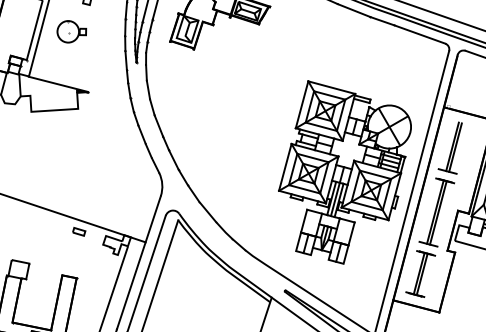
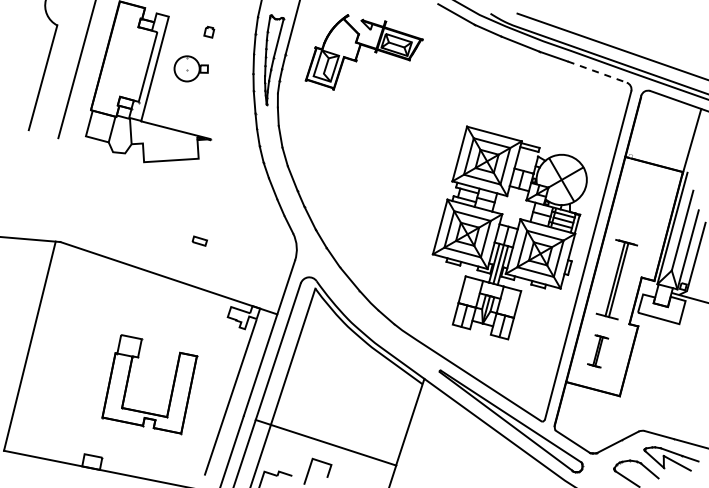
line: (420, 34) -> (597, 72), solid -> dashed
part: (450, 148) -> (632, 204), removed
part: (78, 231) -> (199, 240), moved
part: (420, 274) -> (597, 351), size x0.6

